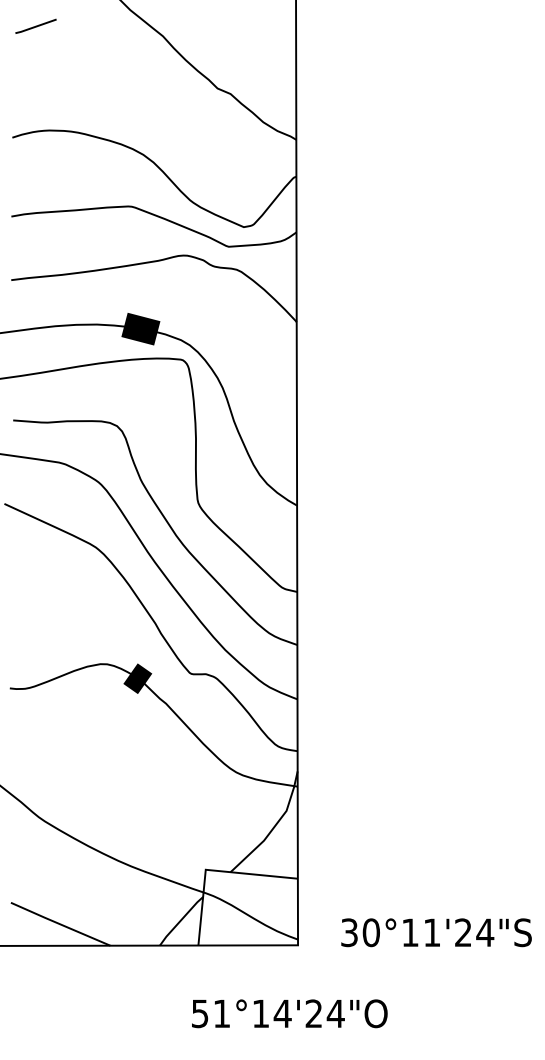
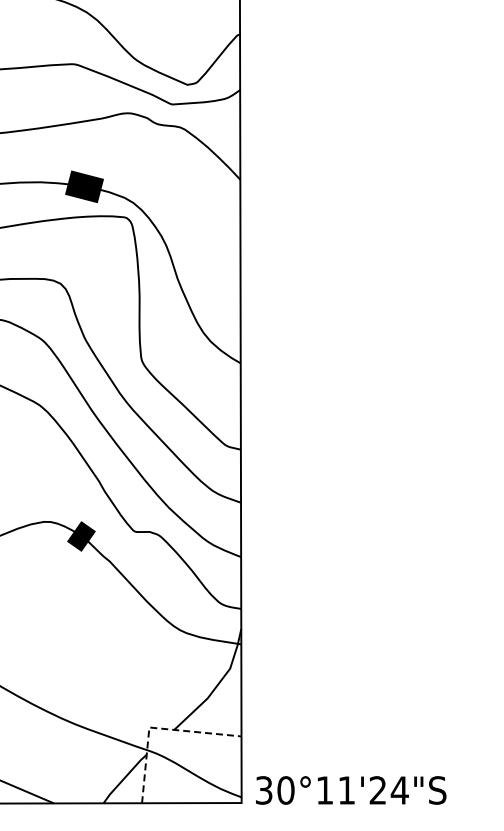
line: (213, 870) -> (157, 728), solid -> dashed
text: (436, 932) -> (351, 790), moved

